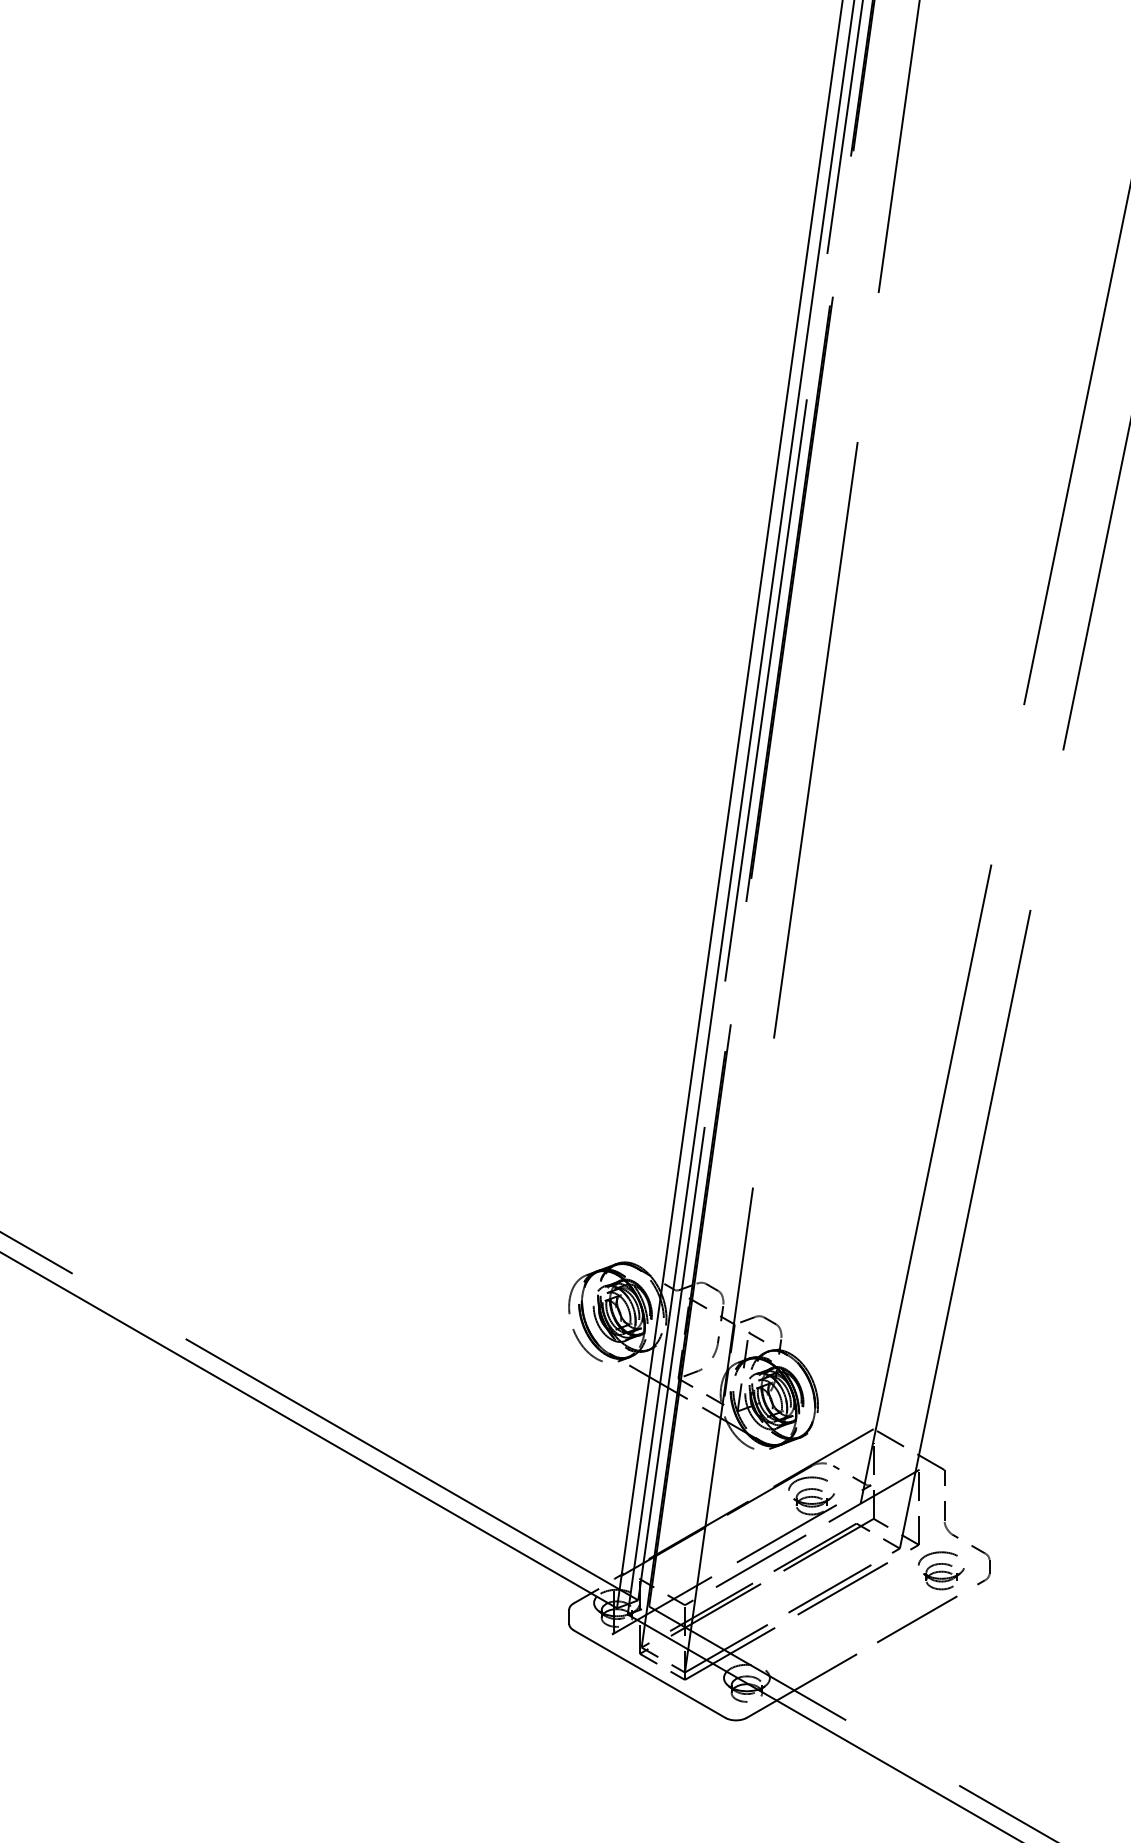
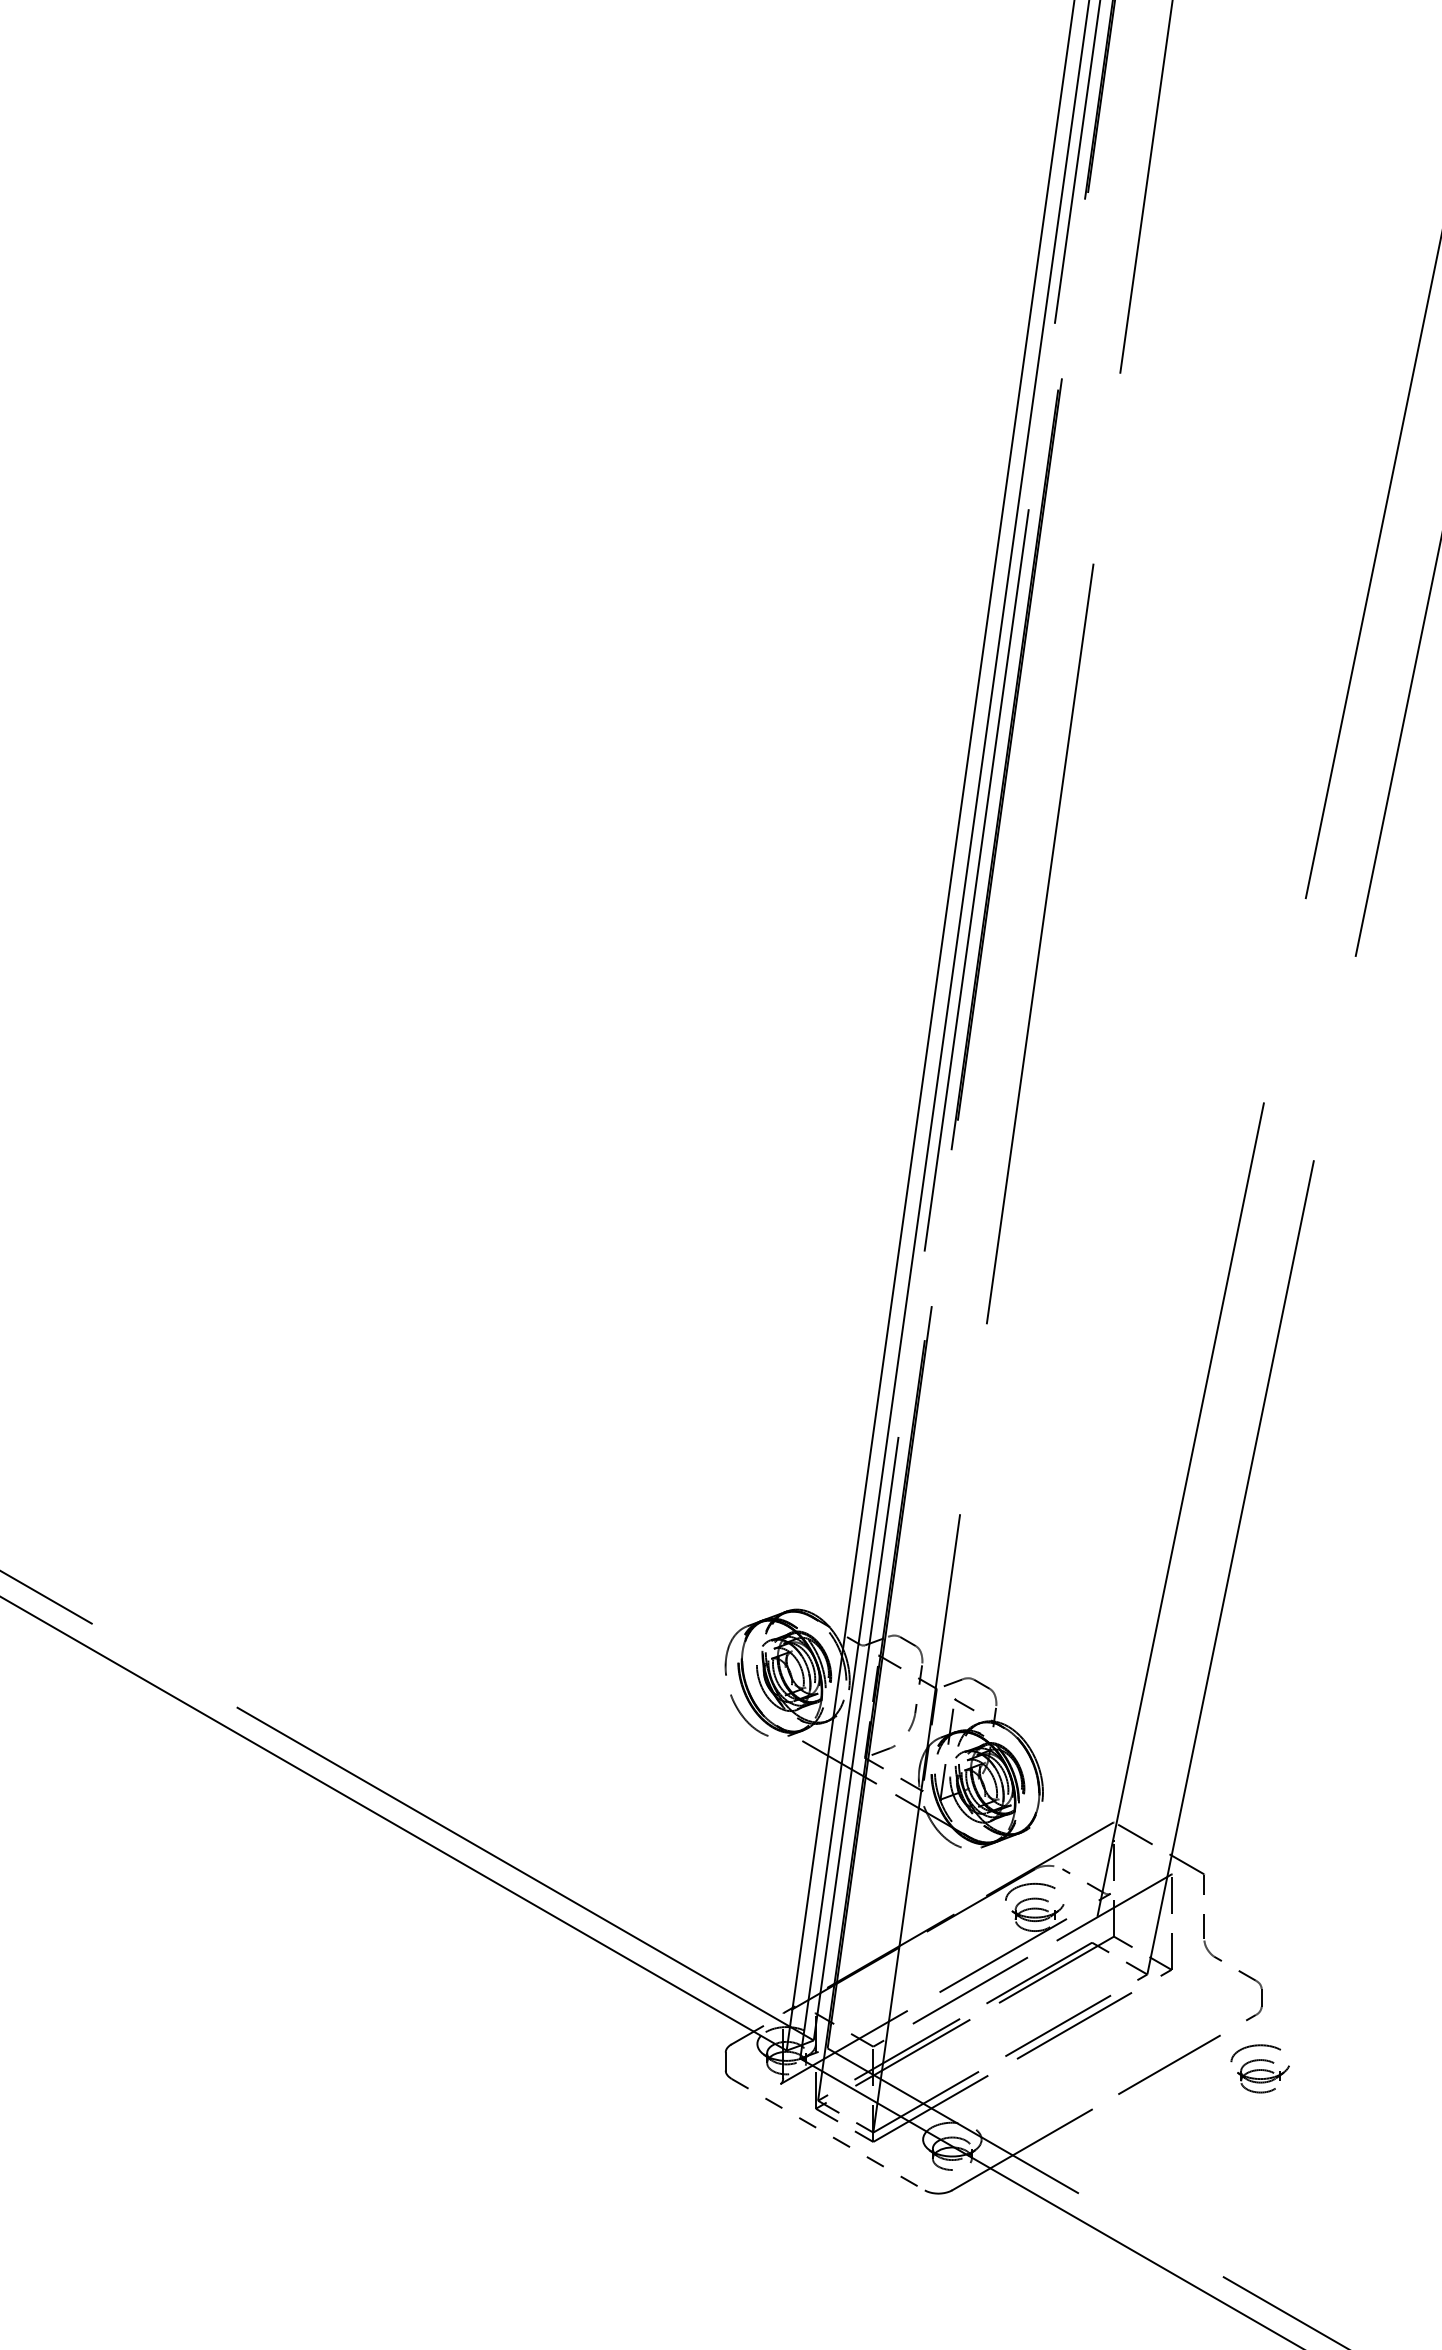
part: (940, 1570) -> (1259, 2068), moved
line: (649, 1674) -> (828, 2134), solid -> dashed

